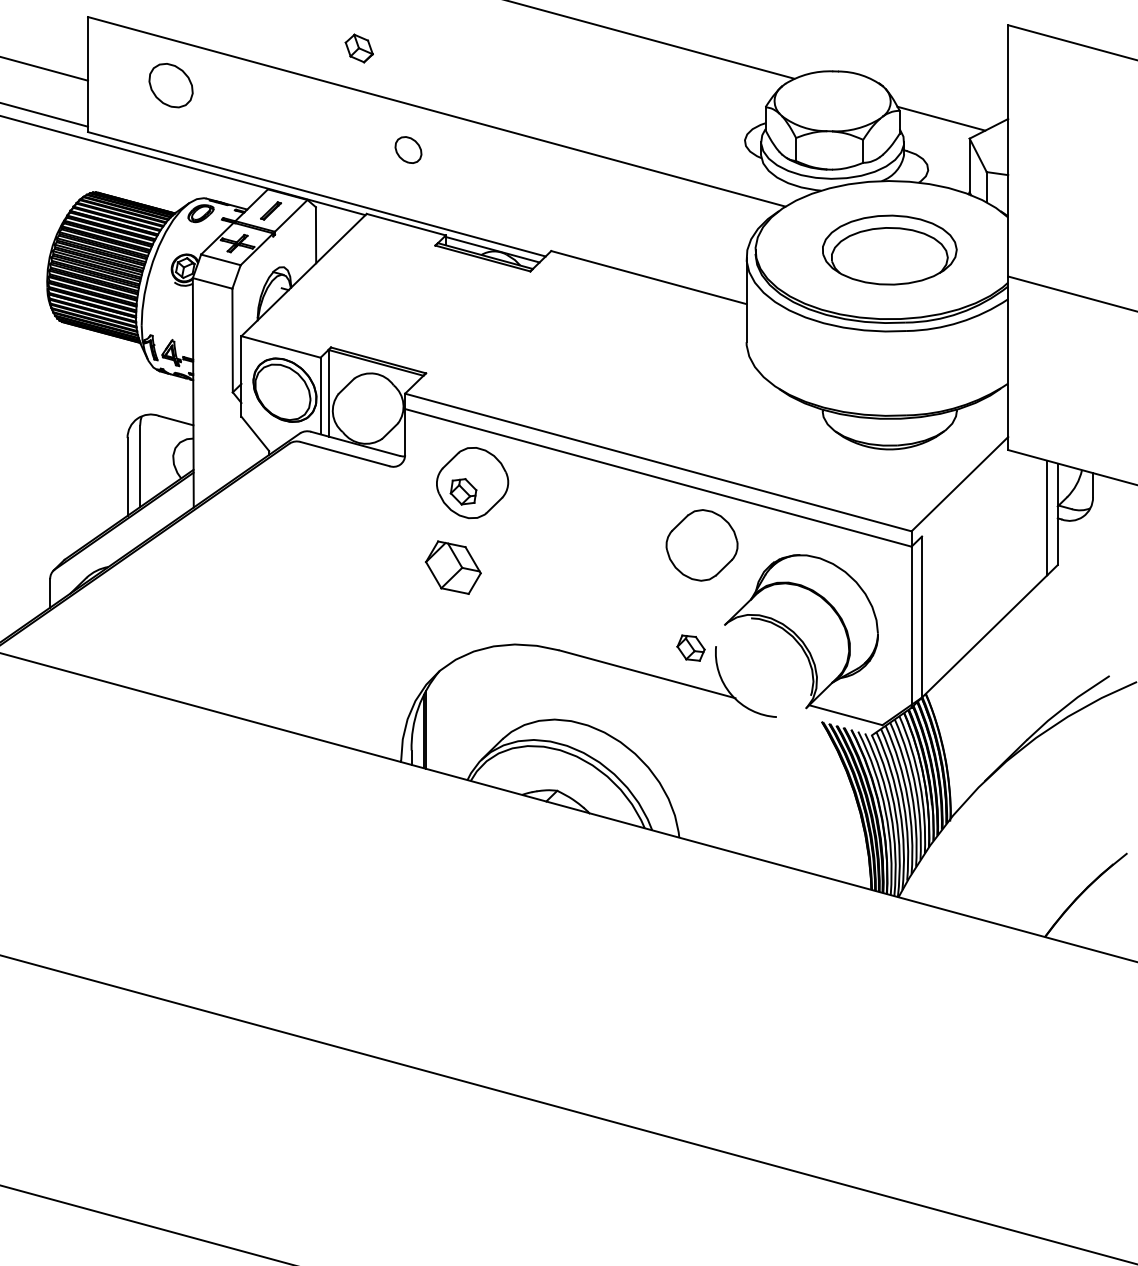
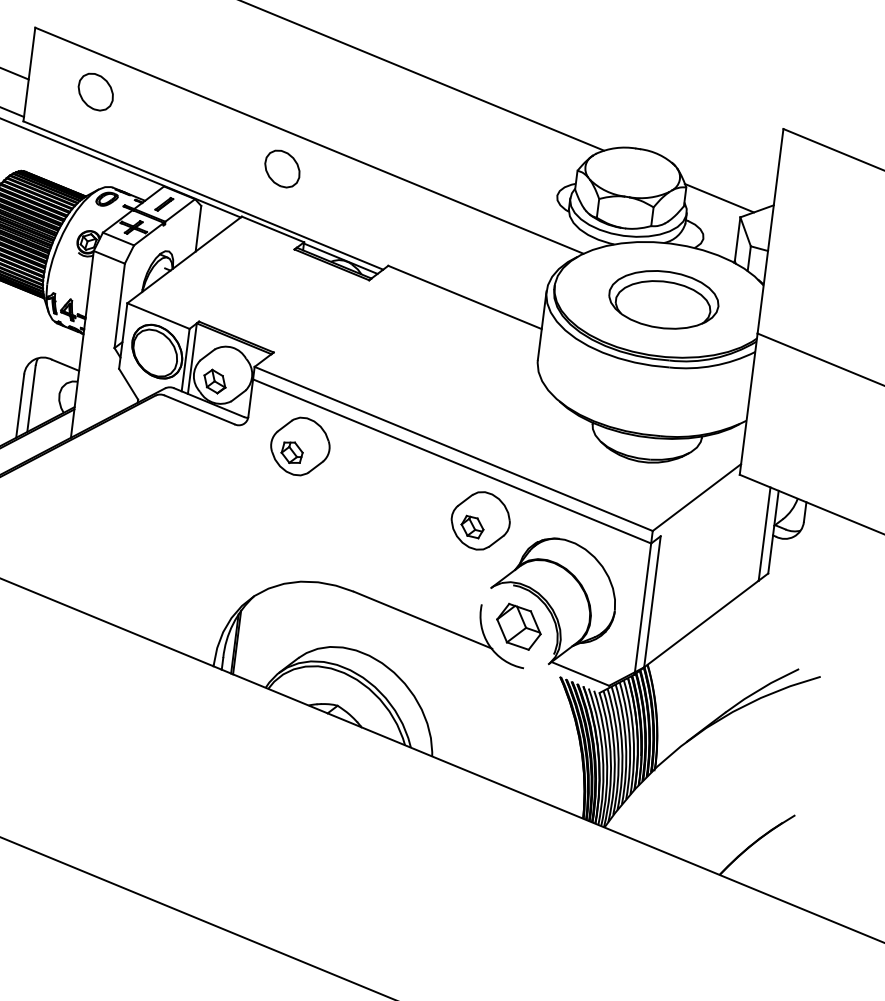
part: (358, 48) -> (214, 381), moved
part: (408, 149) -> (282, 168), size x1.67
part: (453, 567) -> (519, 626), moved
part: (690, 647) -> (472, 526), moved

